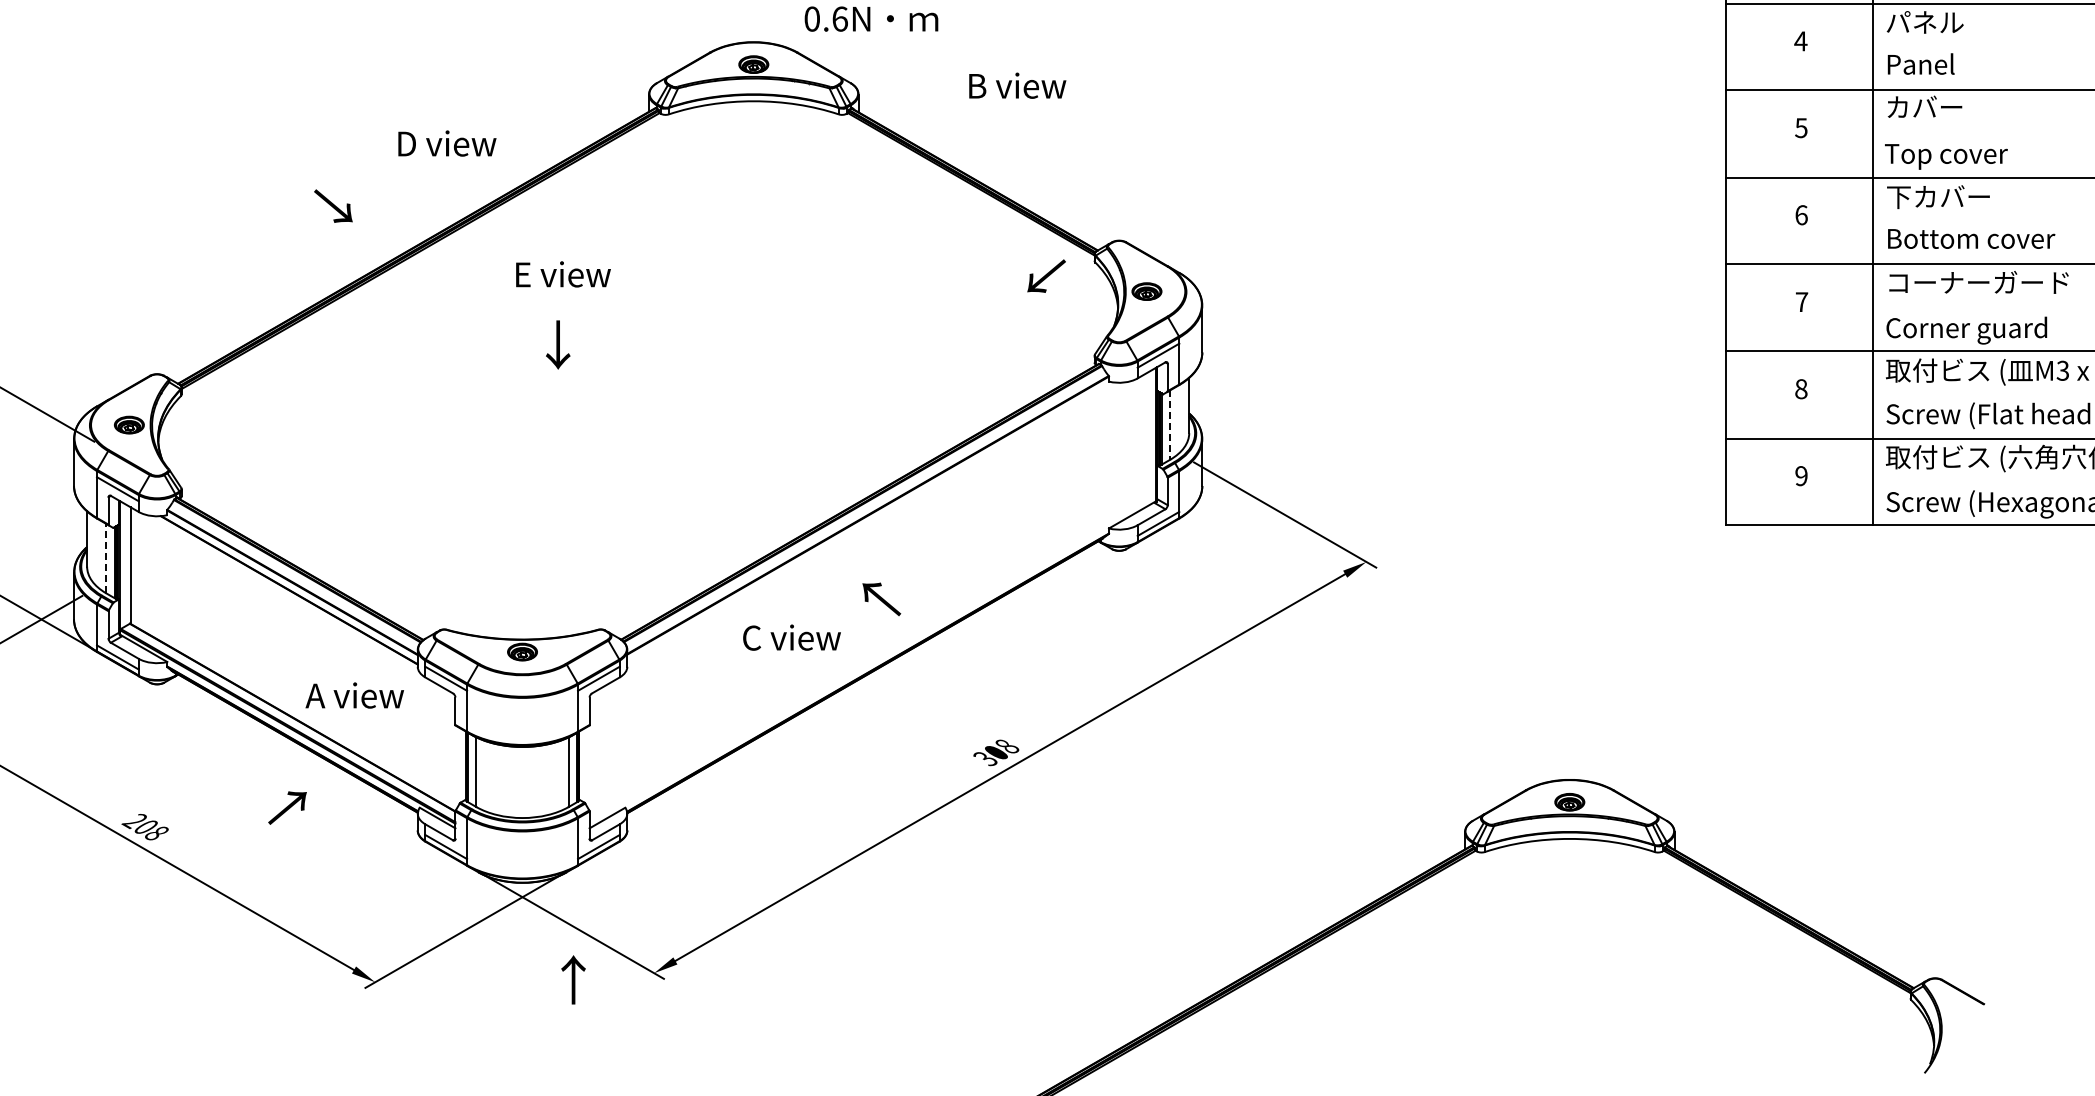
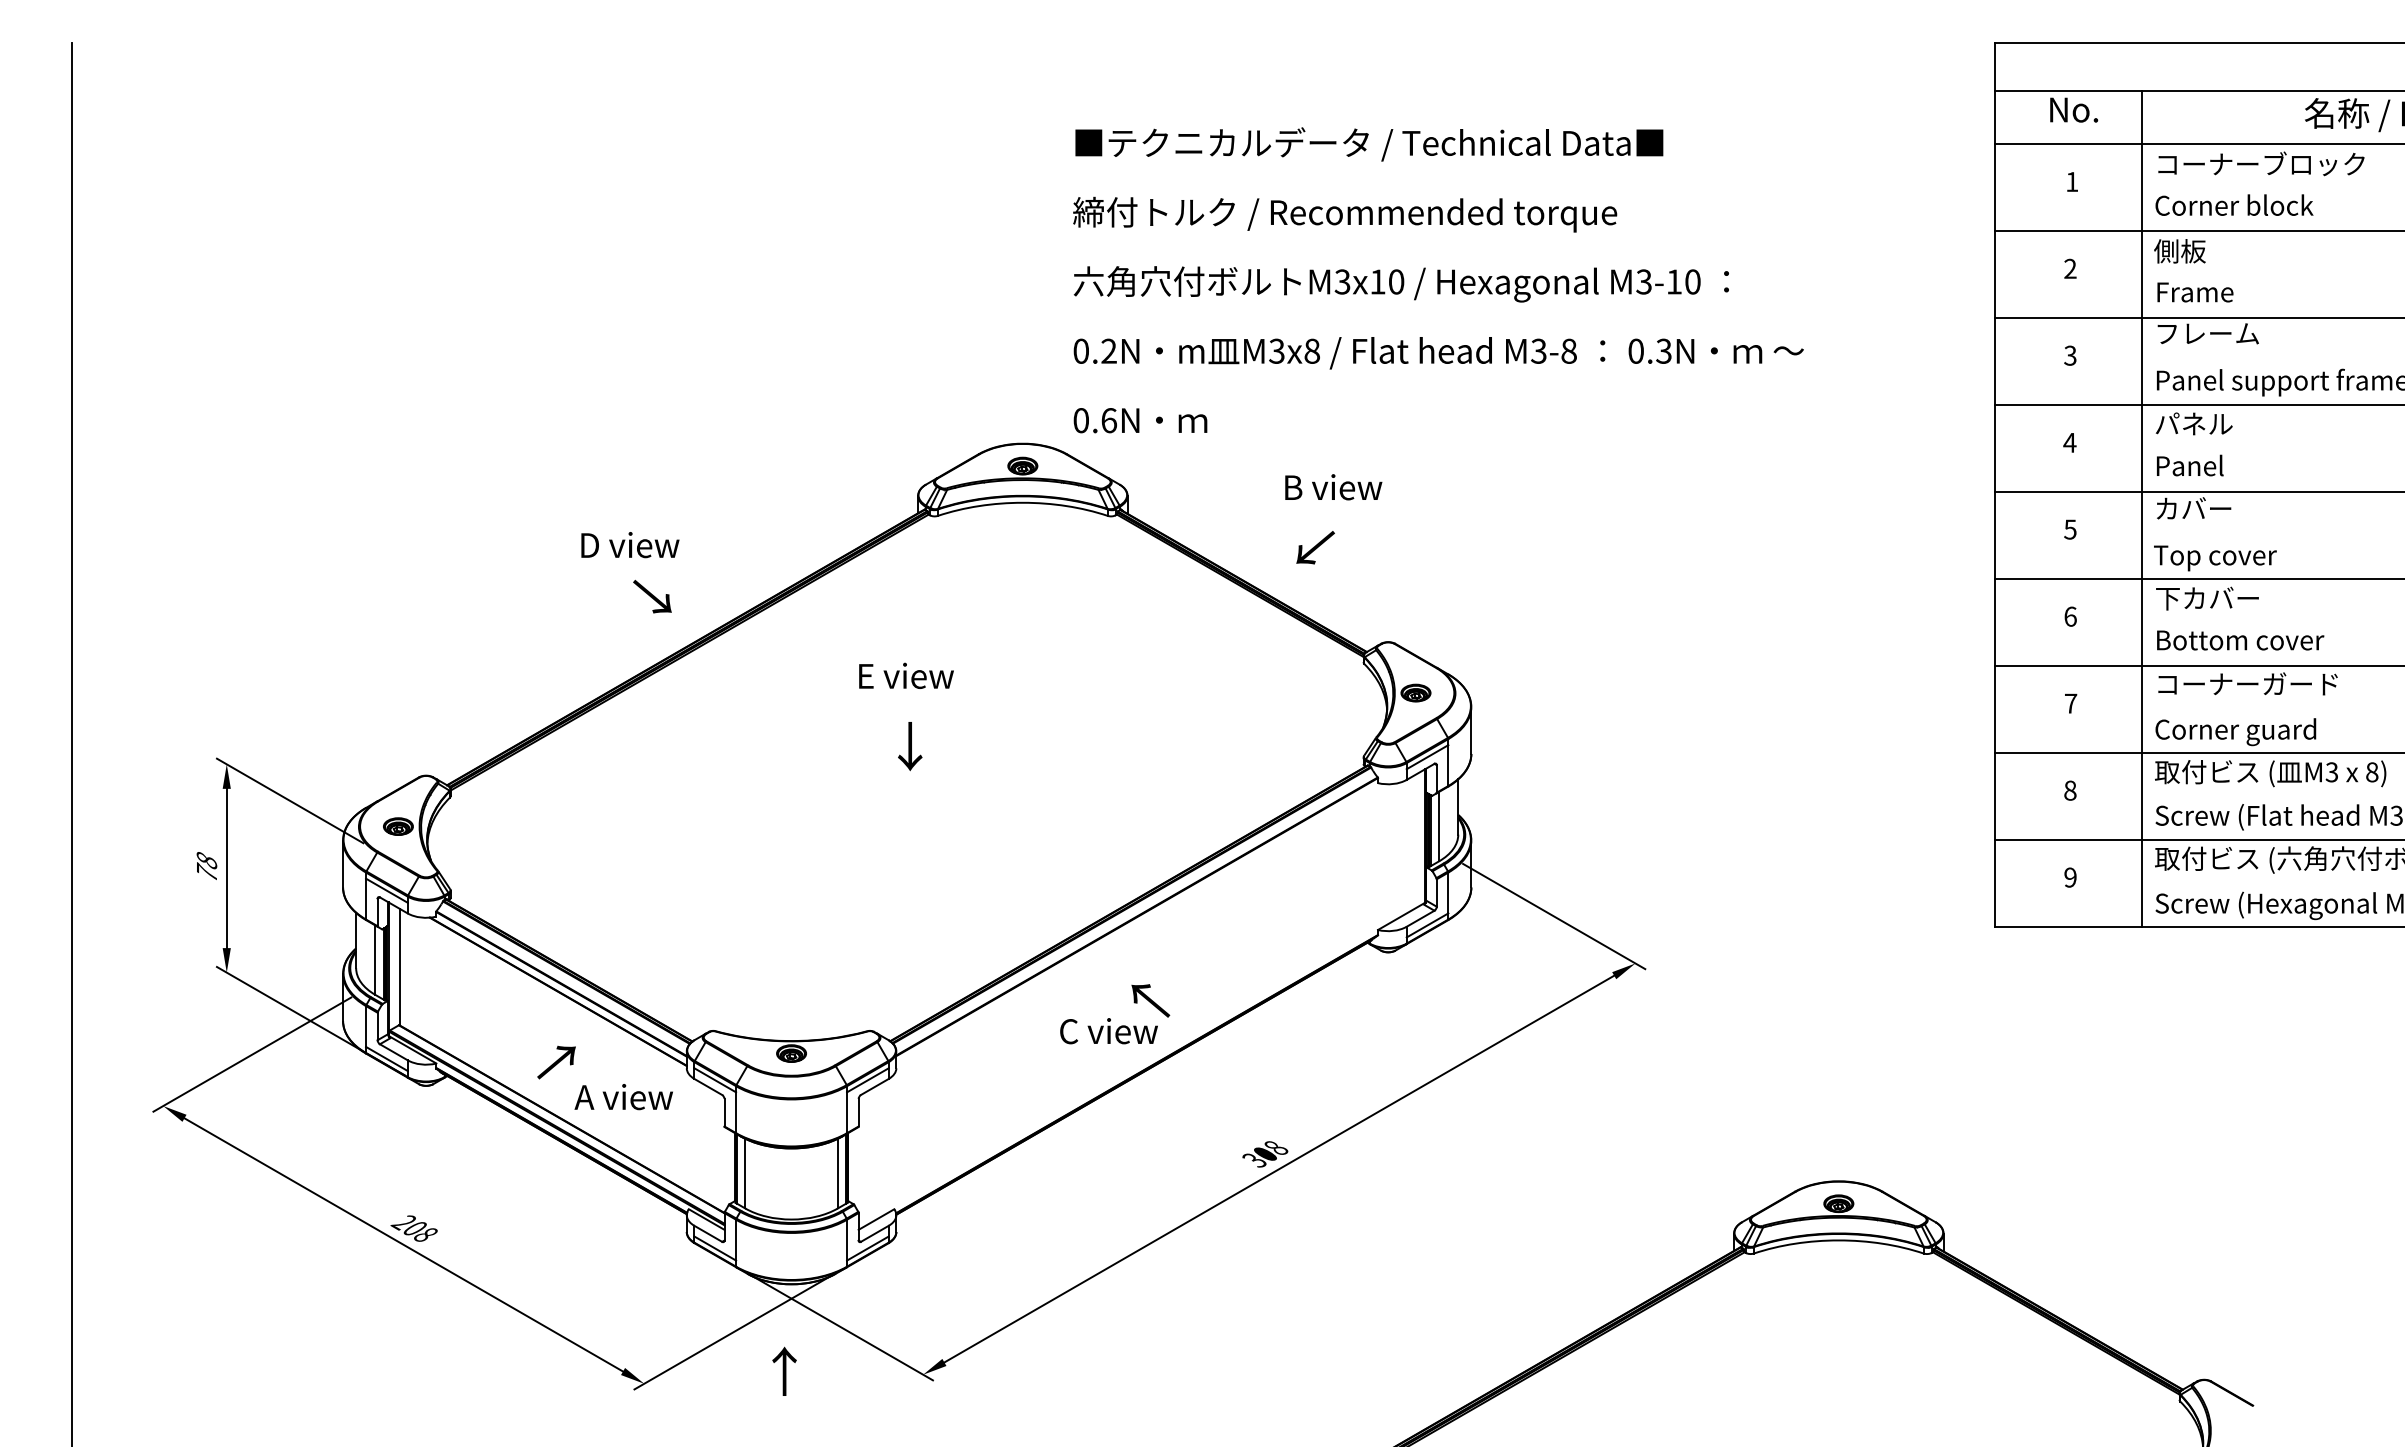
text: (1017, 86) -> (1333, 487), moved
text: (447, 144) -> (630, 545), moved
text: (333, 206) -> (652, 596), moved
text: (563, 274) -> (906, 675), moved
text: (1046, 276) -> (1315, 547), moved
text: (558, 345) -> (910, 746), moved
line: (1170, 425) -> (1439, 826), dashed -> solid
line: (106, 559) -> (375, 960), dashed -> solid
text: (791, 638) -> (1108, 1031), moved
text: (287, 808) -> (556, 1062), moved
text: (573, 979) -> (784, 1370), moved

